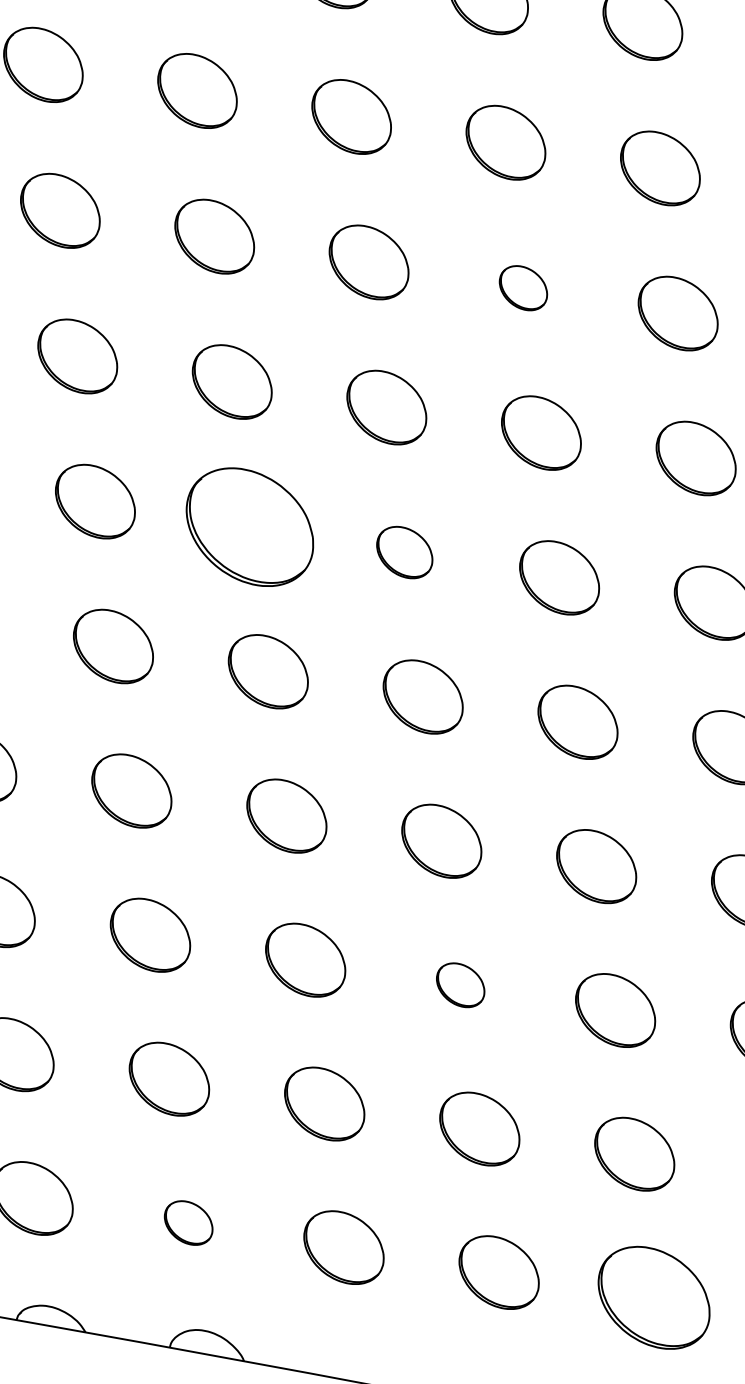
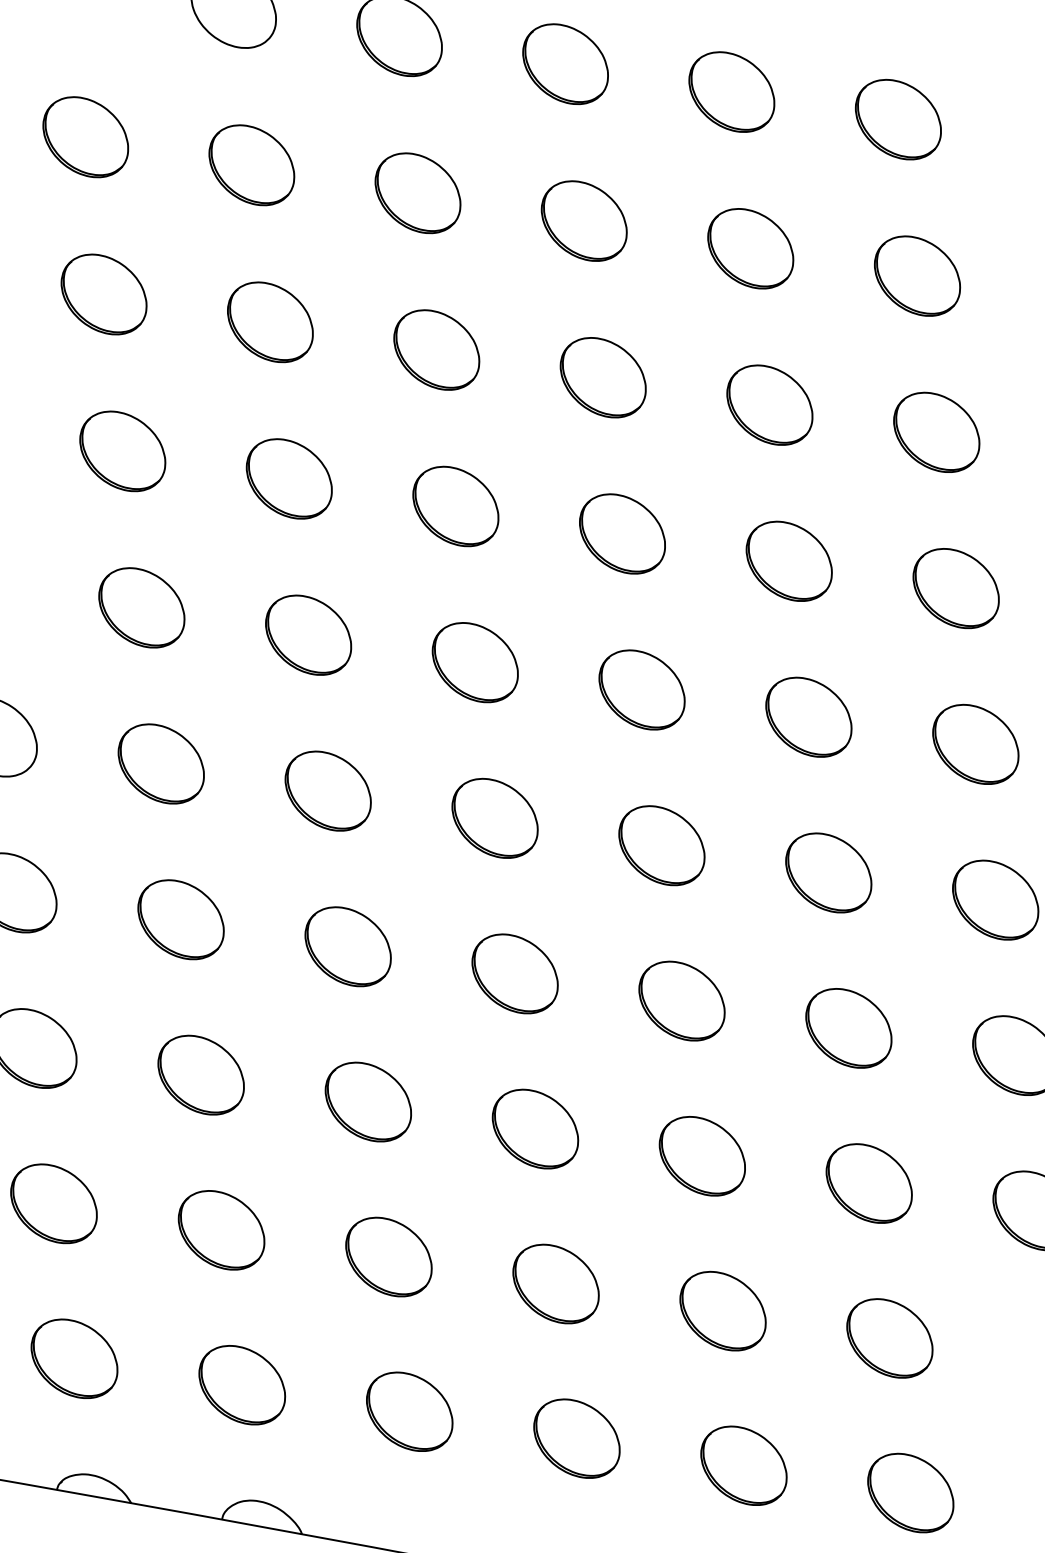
part: (522, 287) -> (602, 377), size x1.67
part: (250, 526) -> (308, 634), size x0.62
part: (404, 552) -> (474, 662), size x1.43
part: (460, 984) -> (535, 1128), size x1.67
part: (188, 1223) -> (242, 1385), size x1.67
part: (653, 1297) -> (743, 1465), size x0.71

